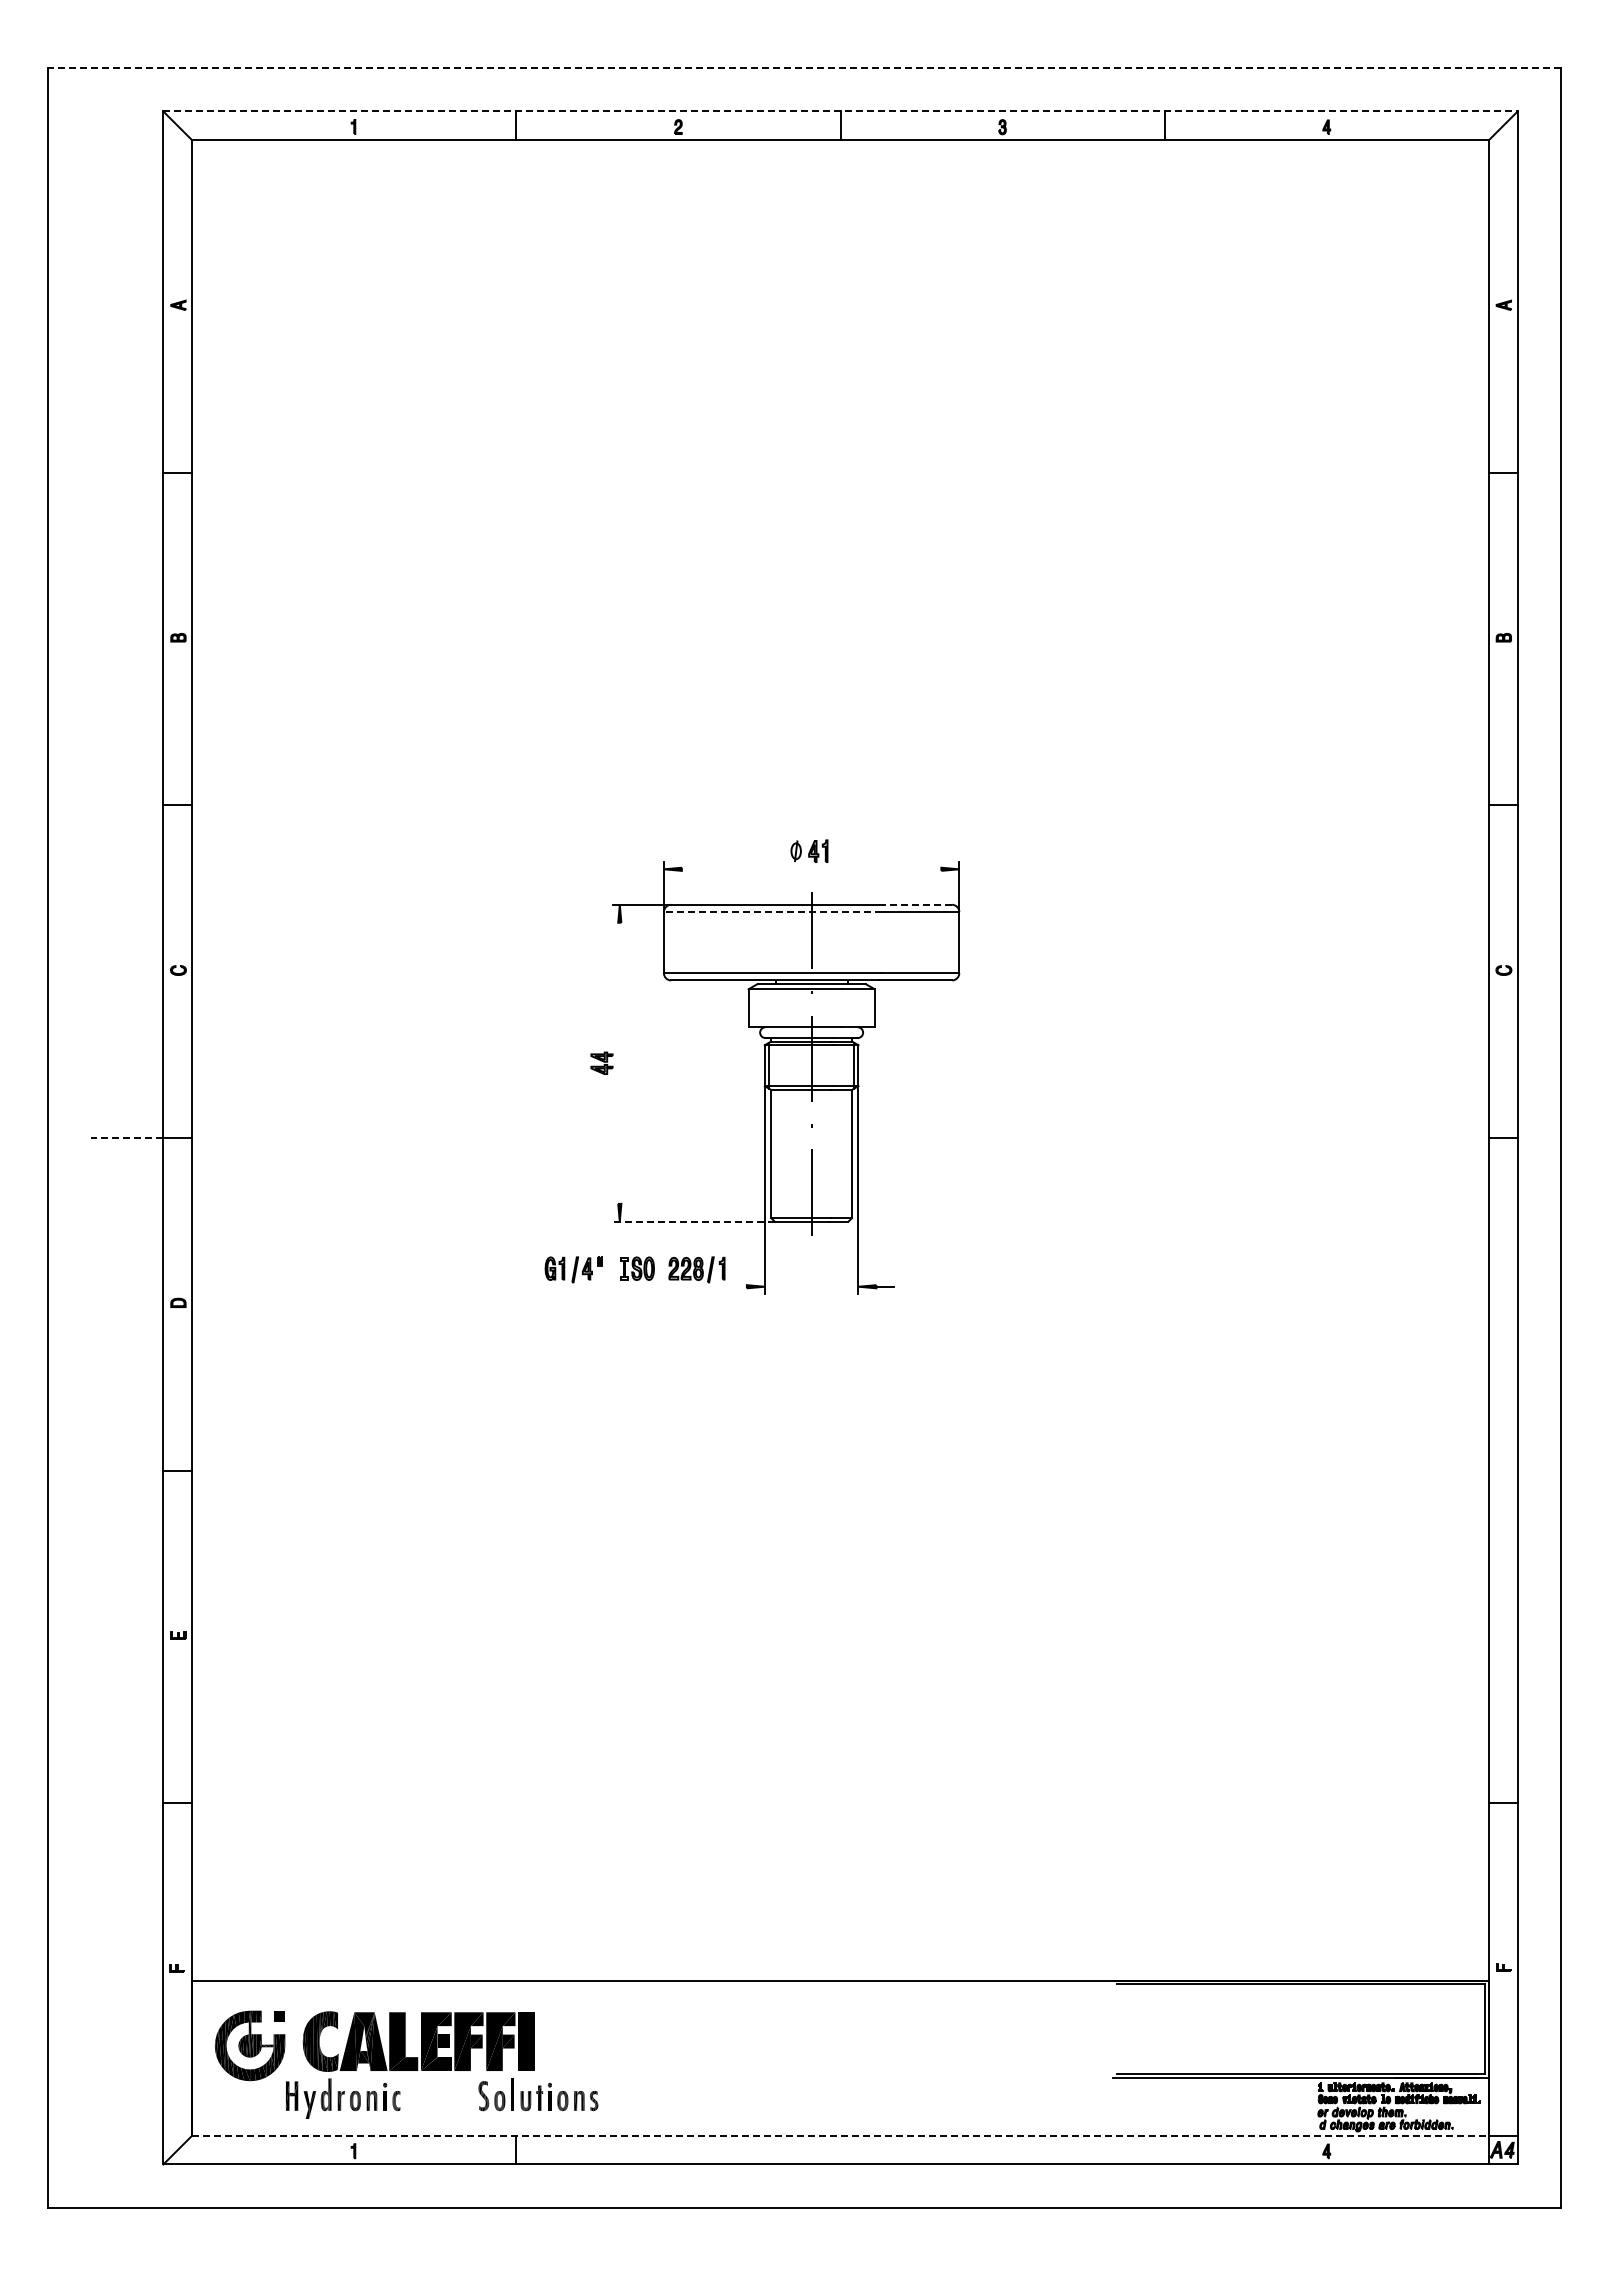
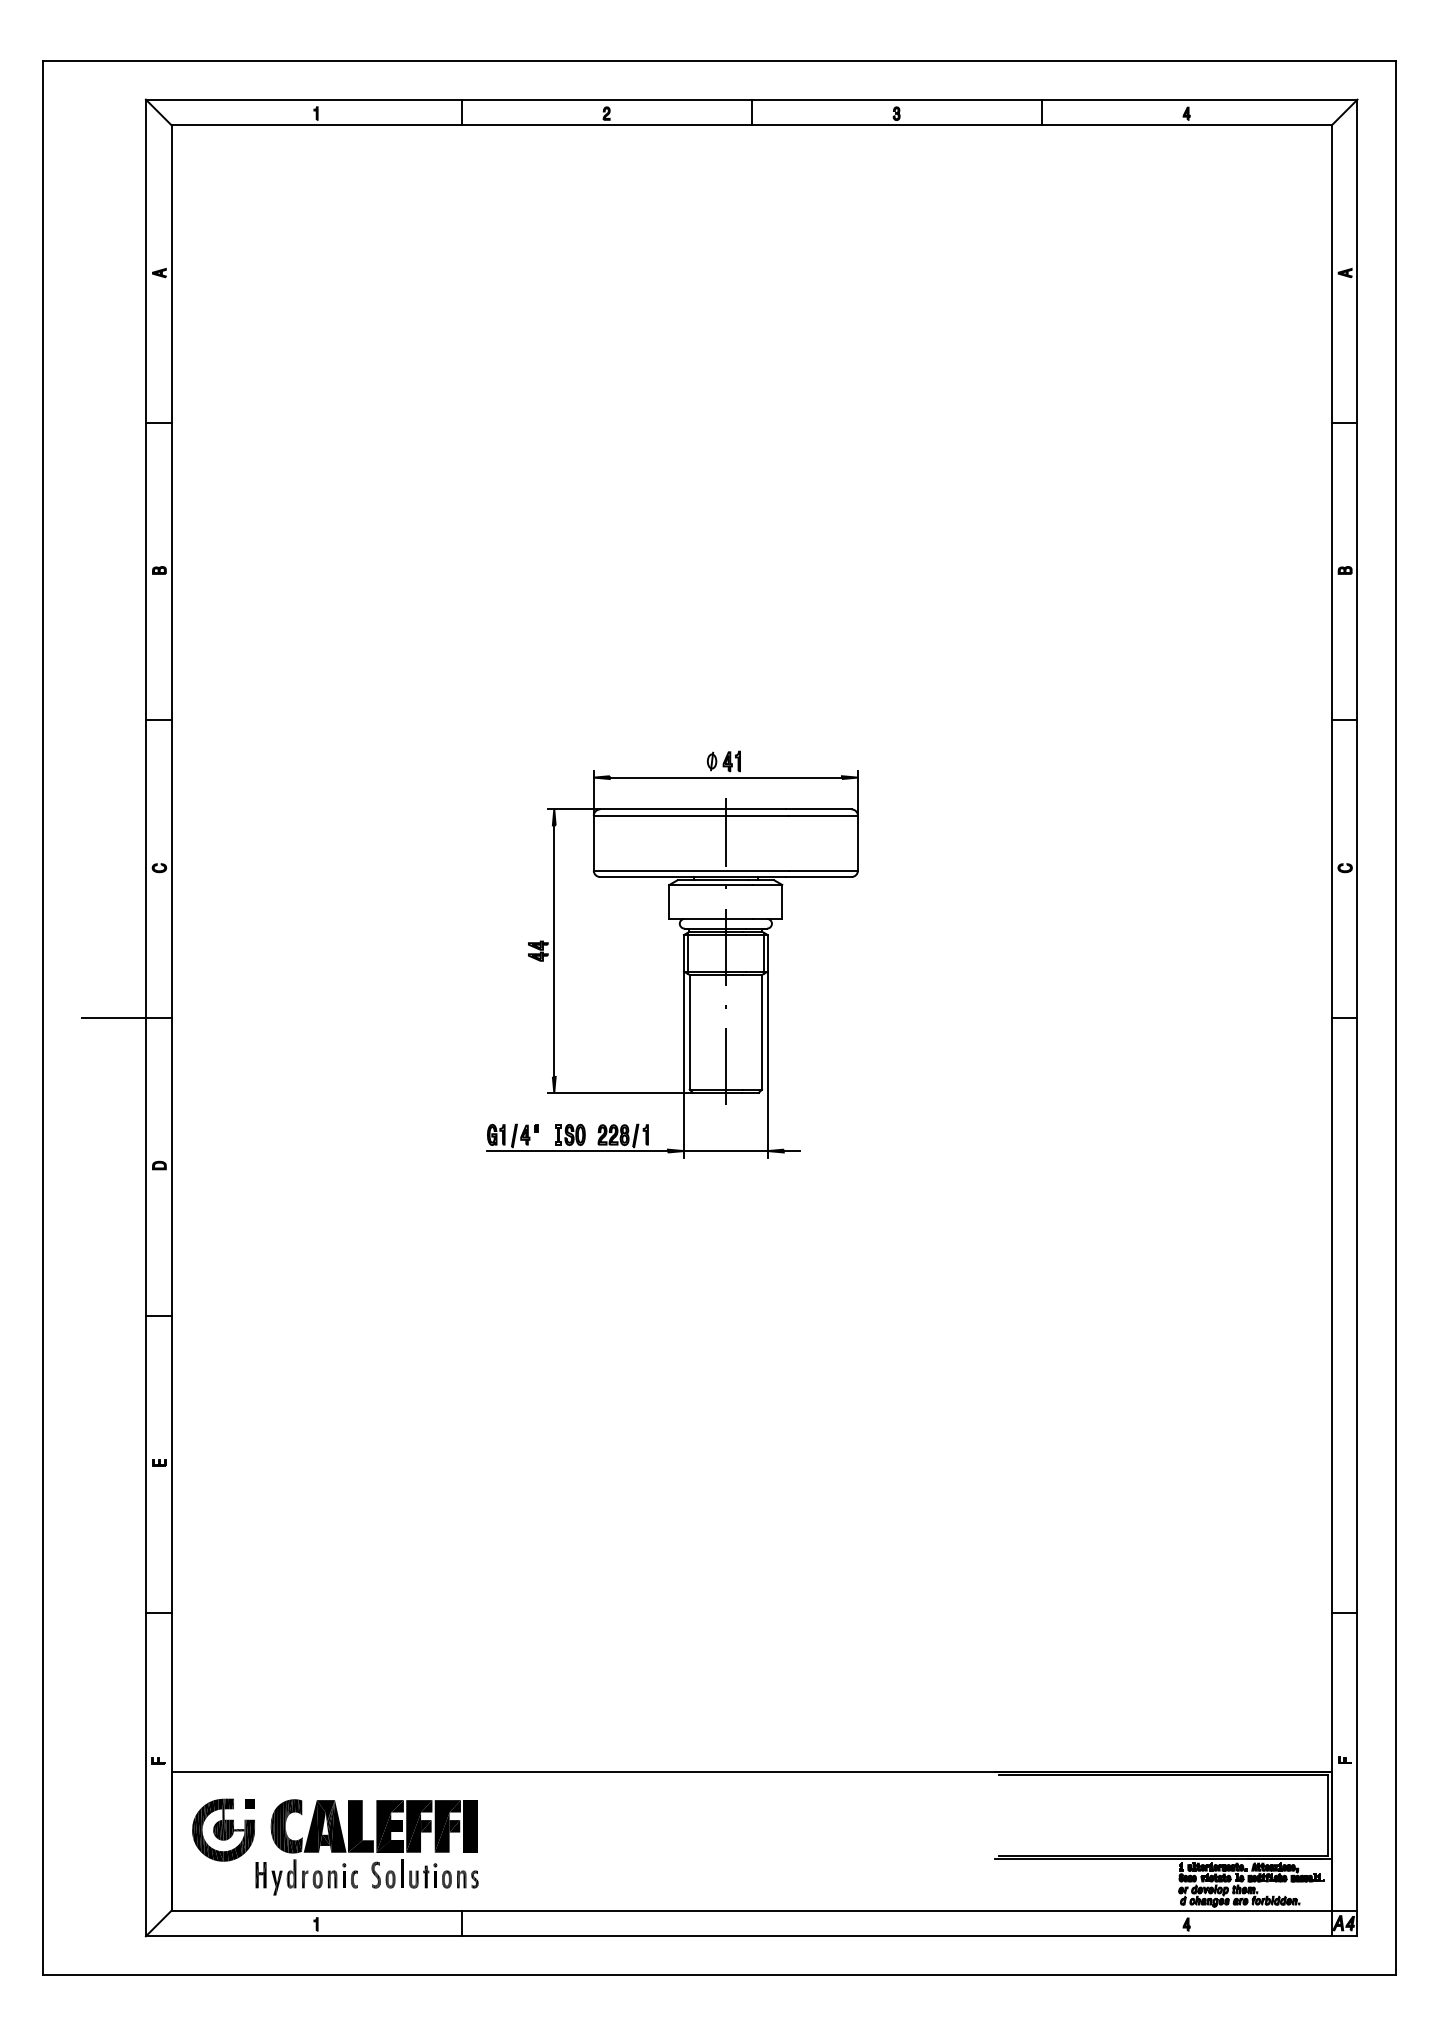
line: (804, 68) -> (719, 61), dashed -> solid
line: (841, 111) -> (752, 99), dashed -> solid
line: (811, 869) -> (725, 777), added
line: (915, 904) -> (818, 809), dashed -> solid
line: (772, 912) -> (690, 816), dashed -> solid
line: (619, 1062) -> (553, 950), added
line: (126, 1138) -> (112, 1018), dashed -> solid
line: (693, 1221) -> (620, 1092), dashed -> solid
line: (645, 1286) -> (577, 1150), added
line: (811, 1286) -> (725, 1150), added
part: (538, 2094) -> (425, 1873), moved
line: (841, 2135) -> (752, 1910), dashed -> solid

